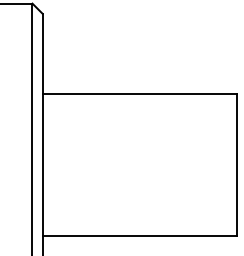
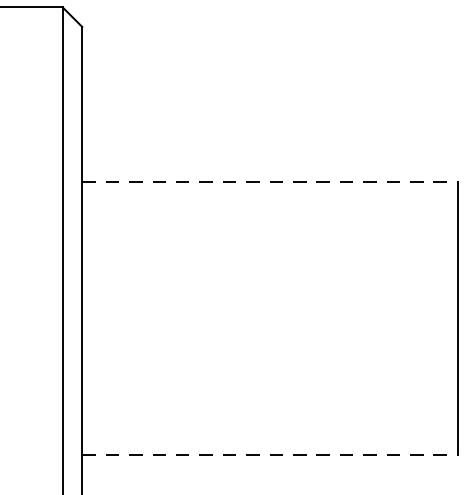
line: (140, 93) -> (271, 180), solid -> dashed
line: (140, 235) -> (271, 455), solid -> dashed

